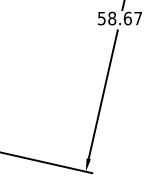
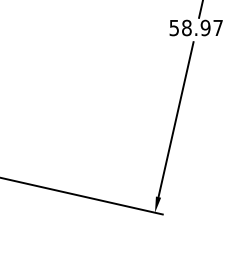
text: (127, 18) -> (205, 27), 58.67 -> 58.97

